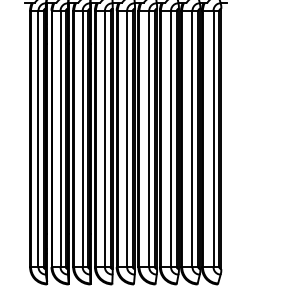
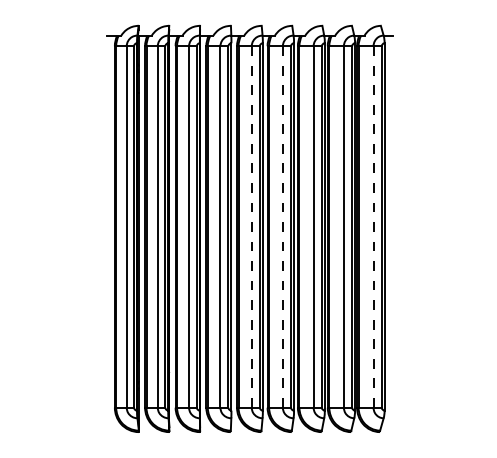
line: (126, 138) -> (251, 226), solid -> dashed
line: (148, 138) -> (282, 226), solid -> dashed
line: (213, 138) -> (373, 226), solid -> dashed

